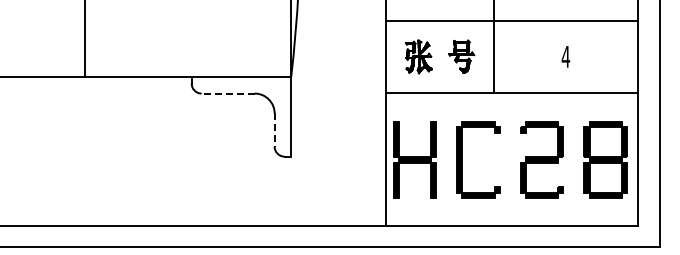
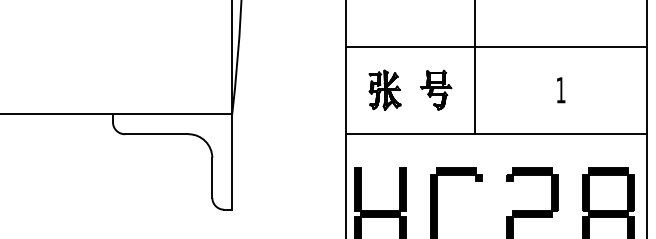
text: (565, 56) -> (560, 89), 4 -> 1
line: (228, 93) -> (157, 134), dashed -> solid
line: (274, 130) -> (212, 178), dashed -> solid

